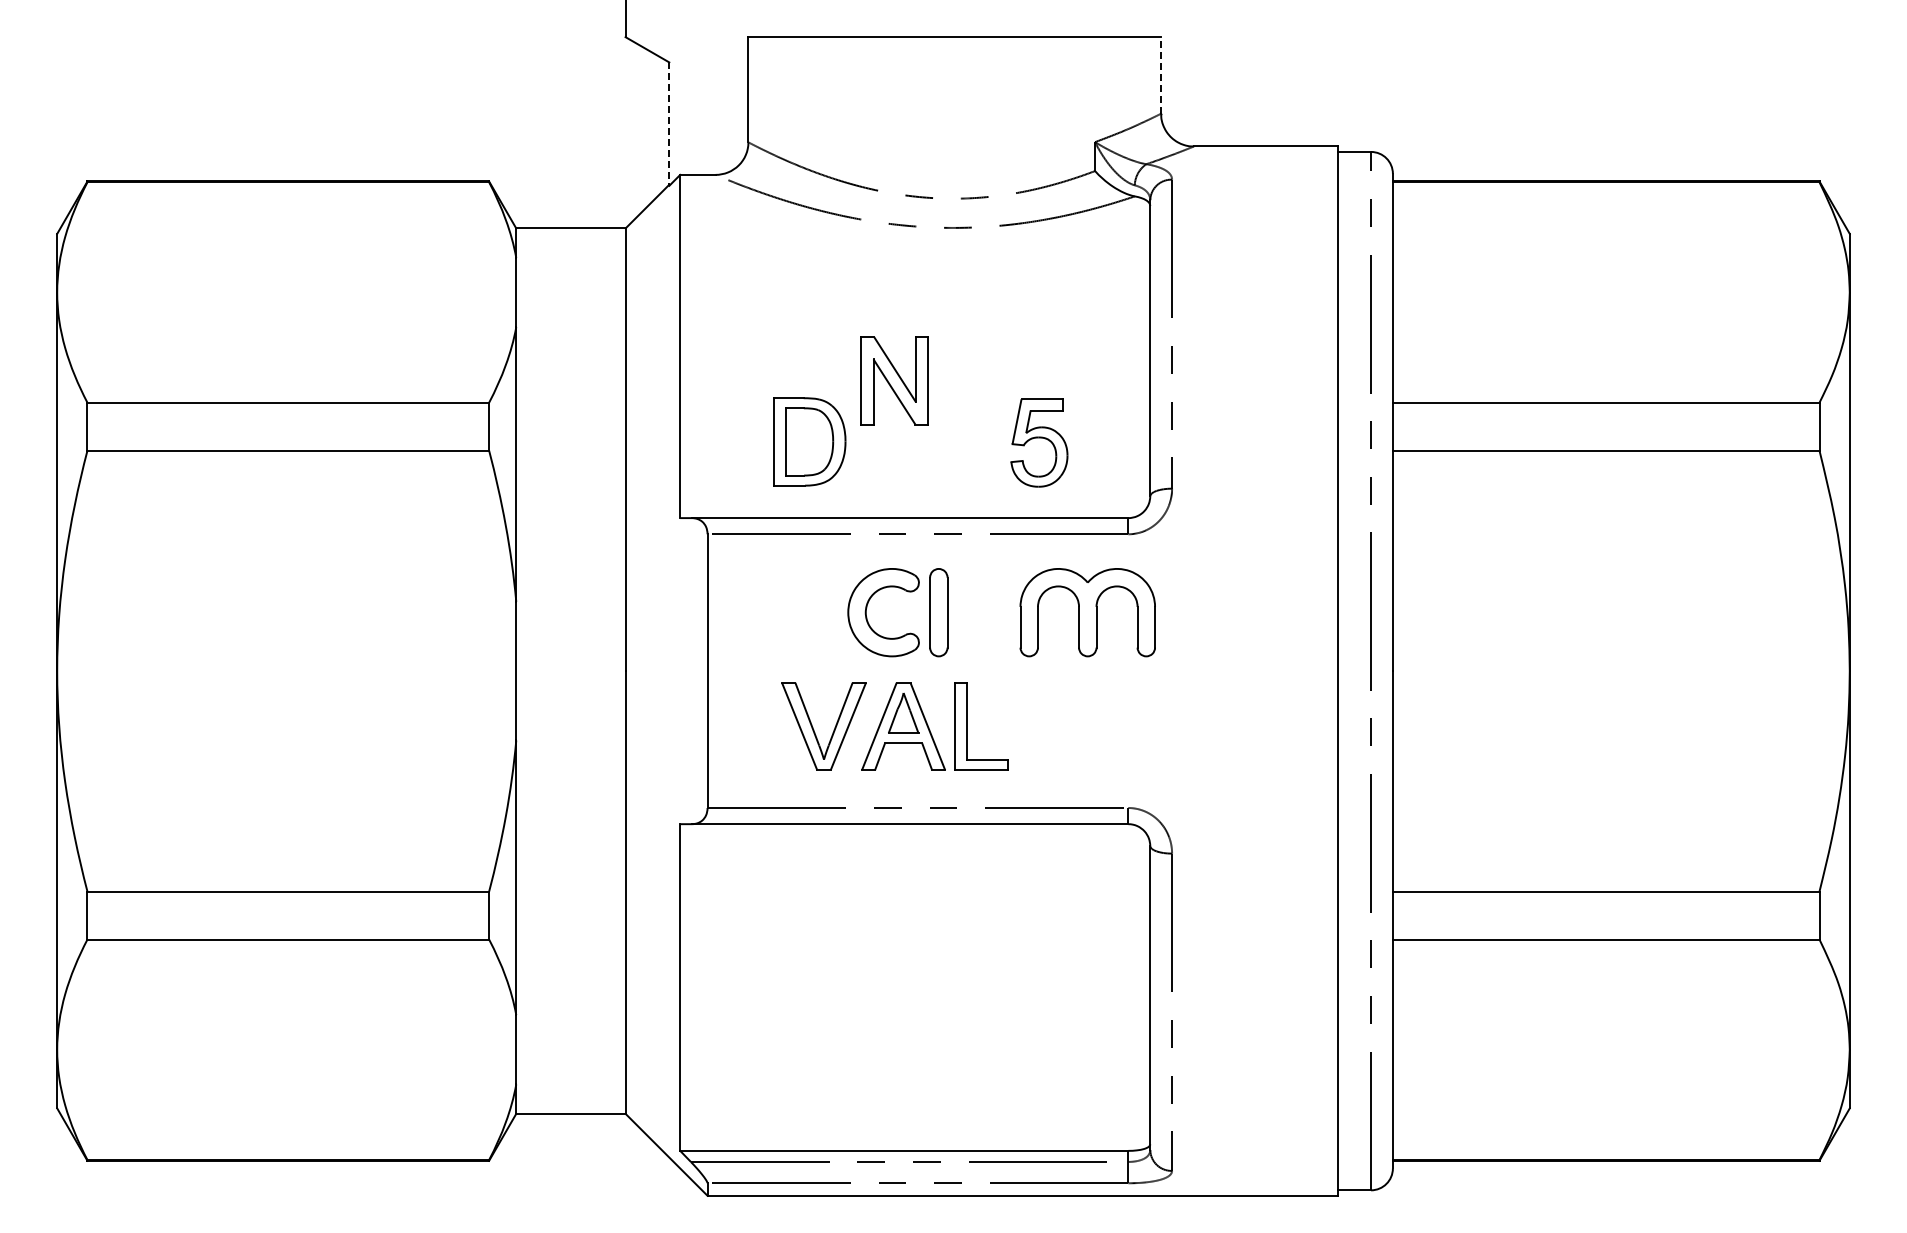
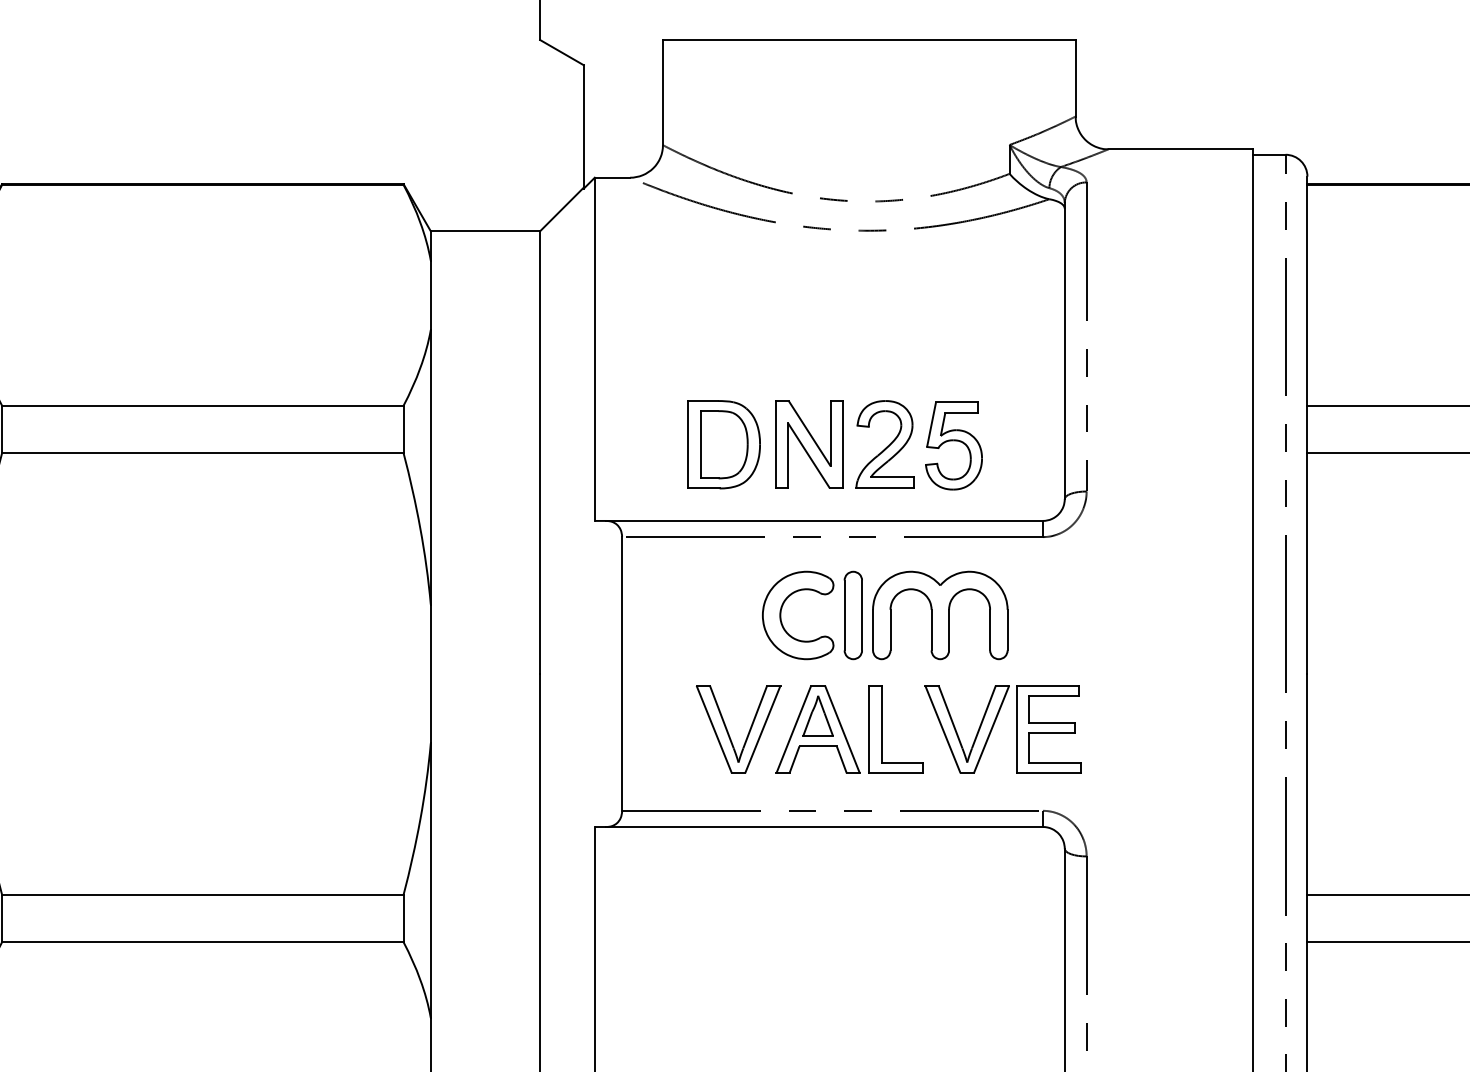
line: (1161, 74) -> (1076, 77), dashed -> solid
line: (669, 124) -> (584, 127), dashed -> solid
part: (894, 380) -> (809, 444), moved
part: (970, 441) -> (885, 444), added
part: (1087, 612) -> (940, 615), moved
part: (1080, 721) -> (995, 724), added

